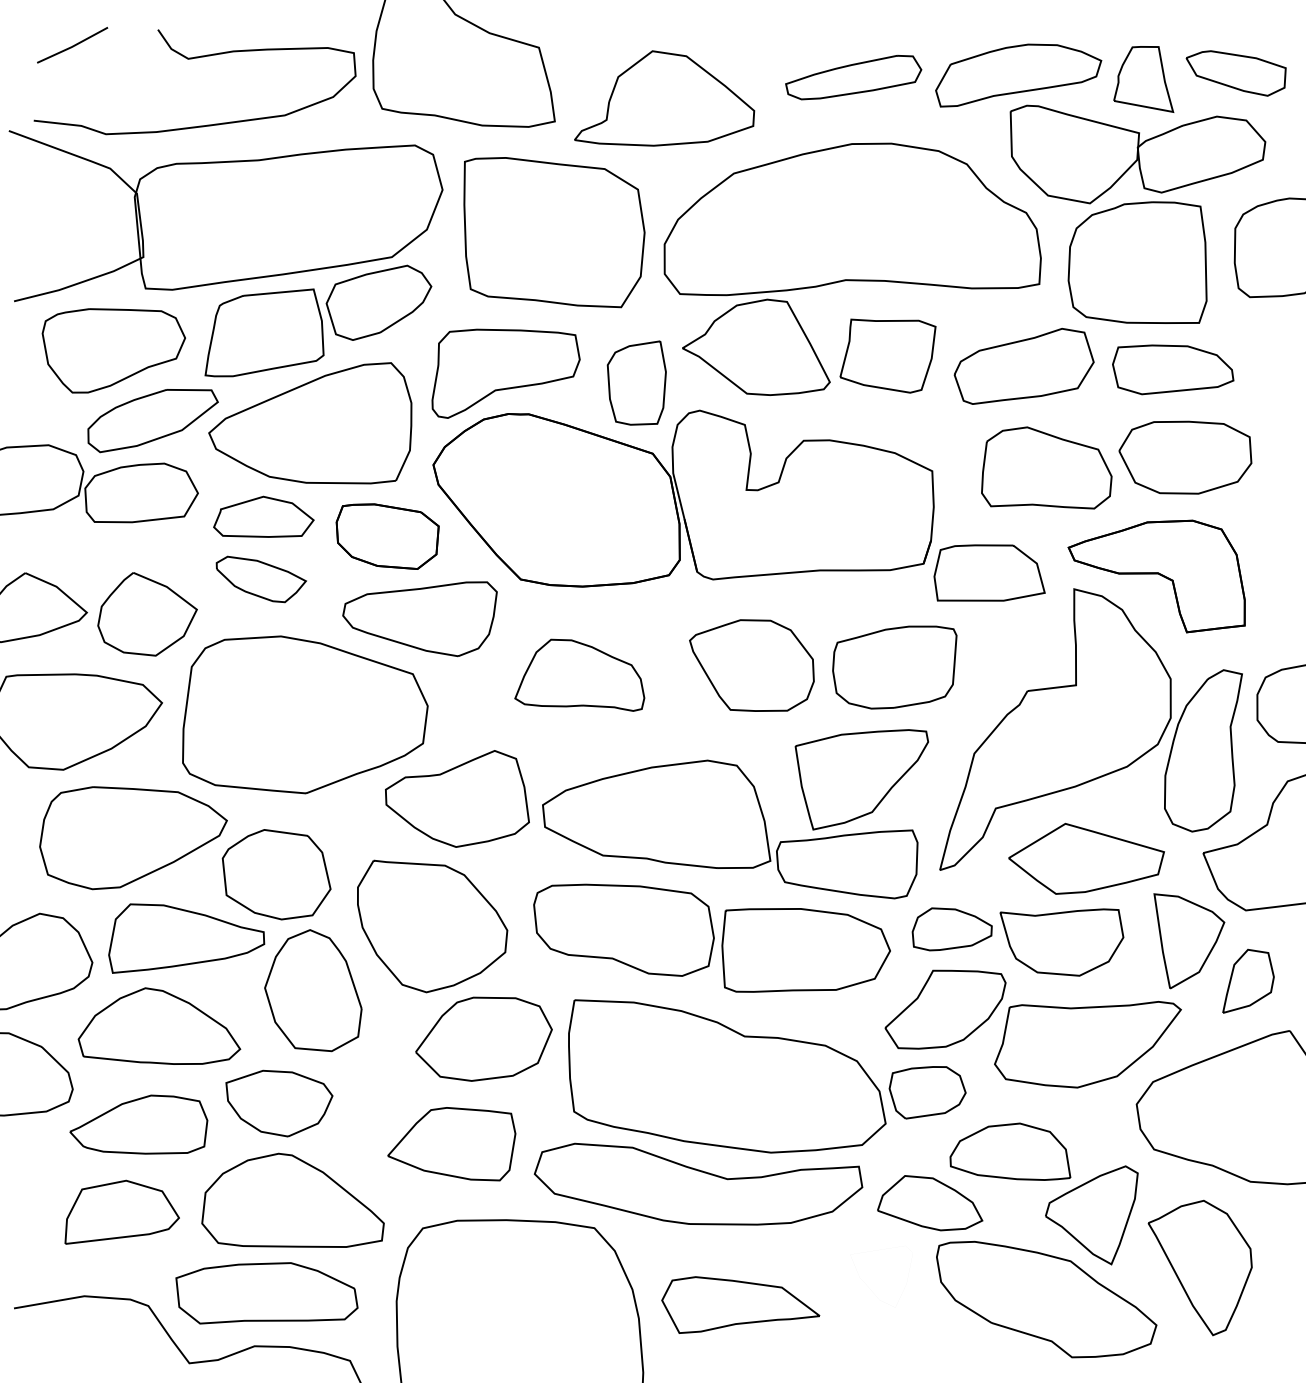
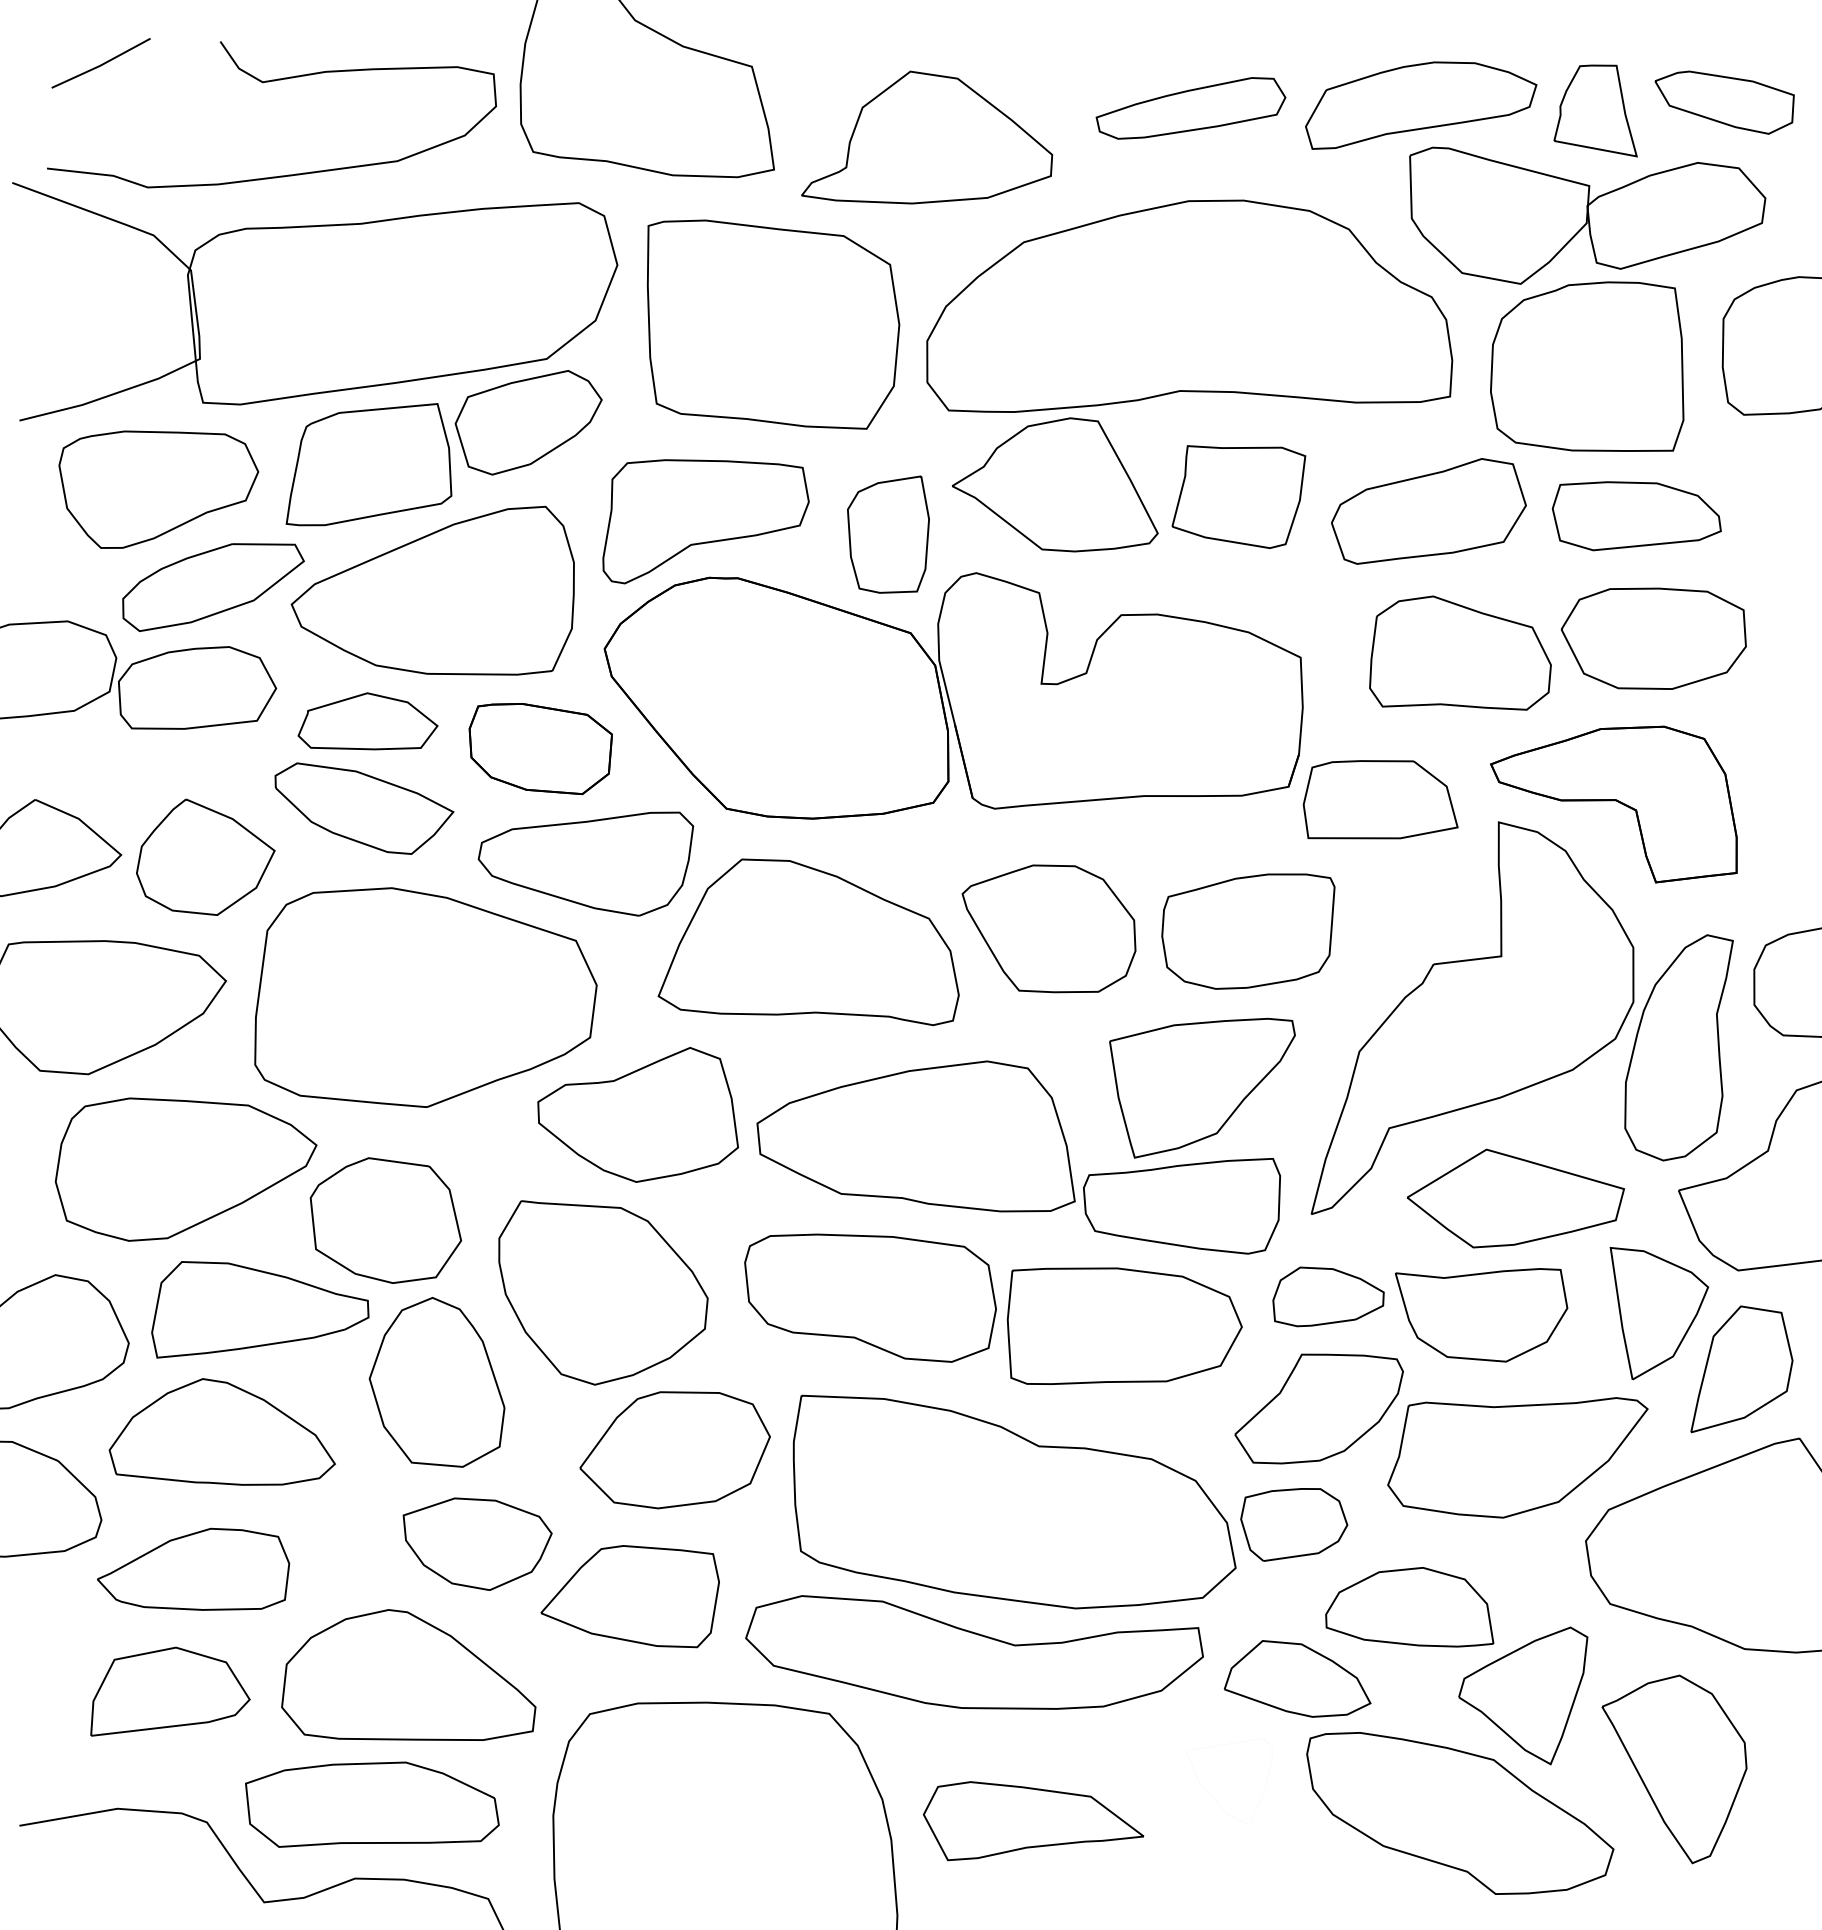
part: (261, 579) -> (364, 808), size x1.43
part: (579, 675) -> (808, 942), size x1.67
part: (1248, 981) -> (1741, 1369), size x1.43
part: (279, 1103) -> (477, 1544), moved

